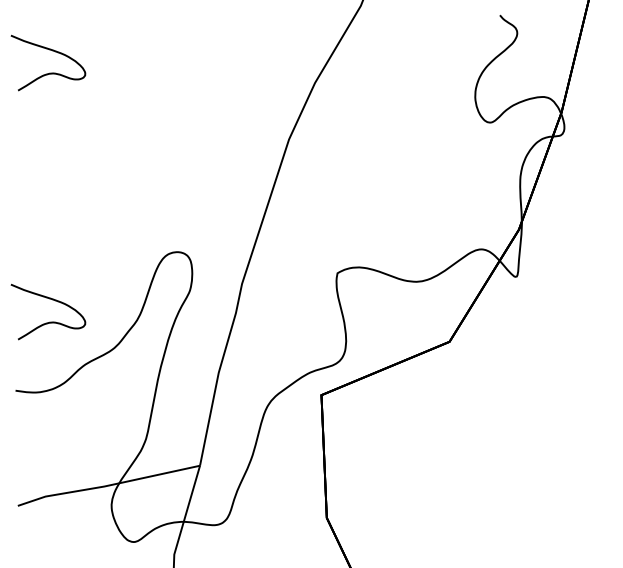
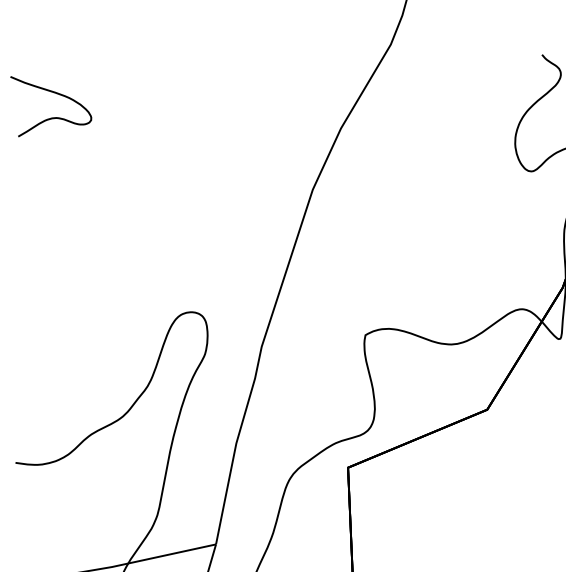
curve: (49, 321) -> (52, 387), removed

